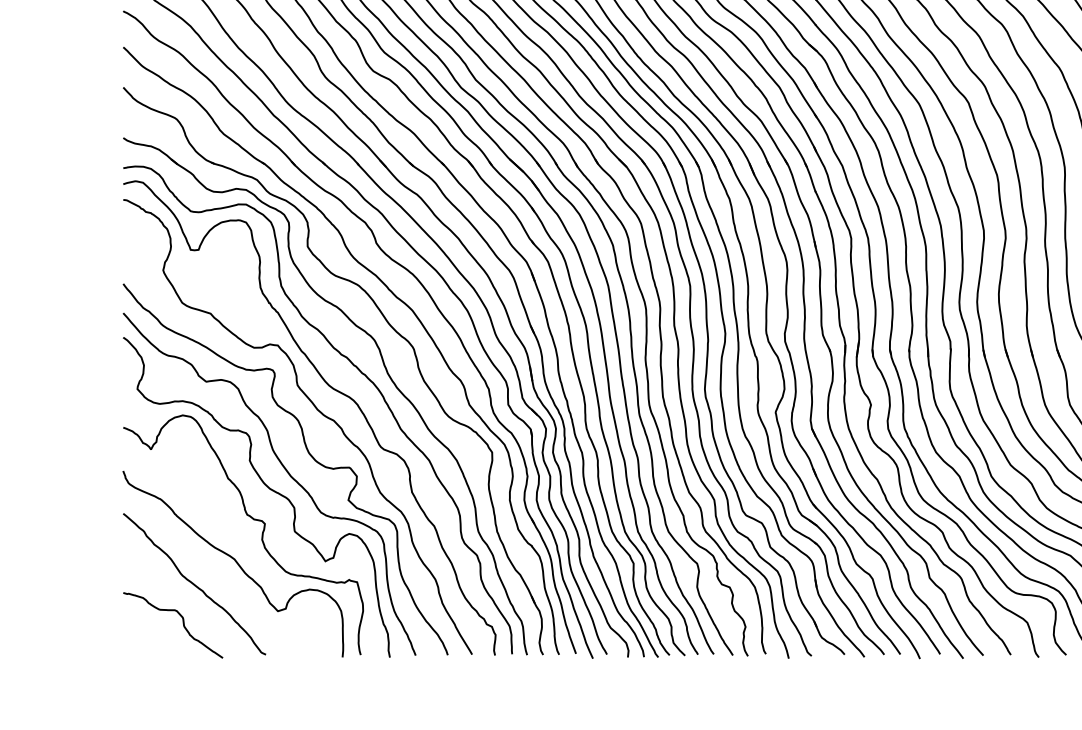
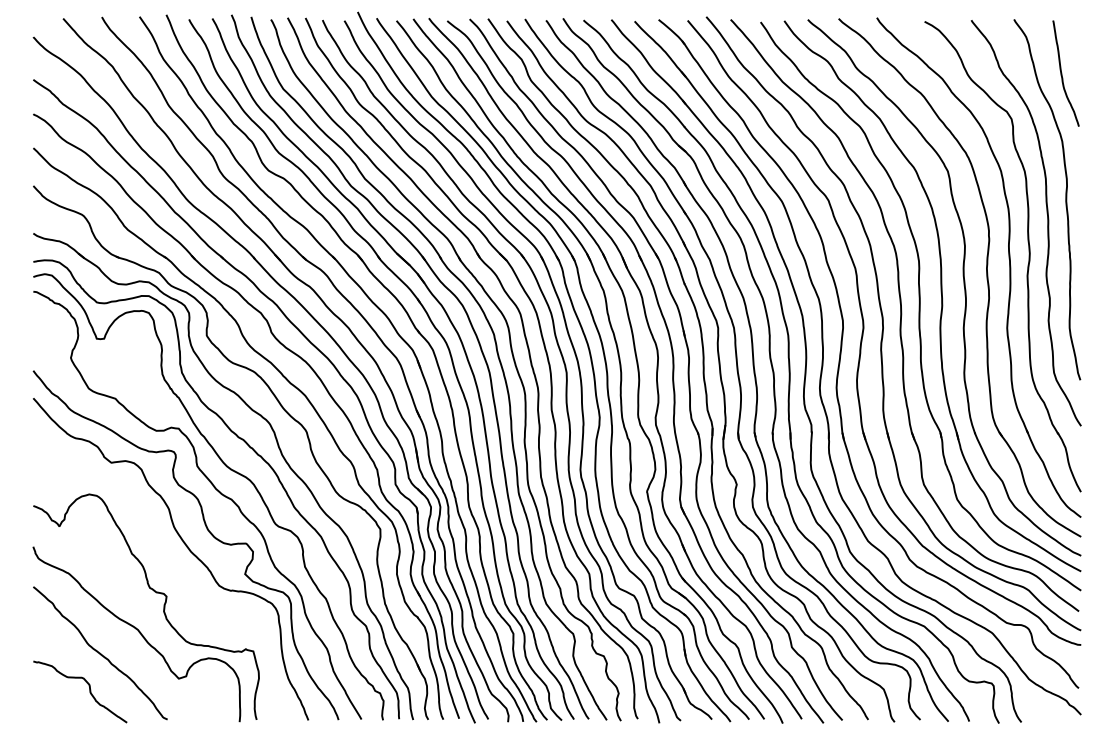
curve: (265, 486) -> (167, 561), removed

